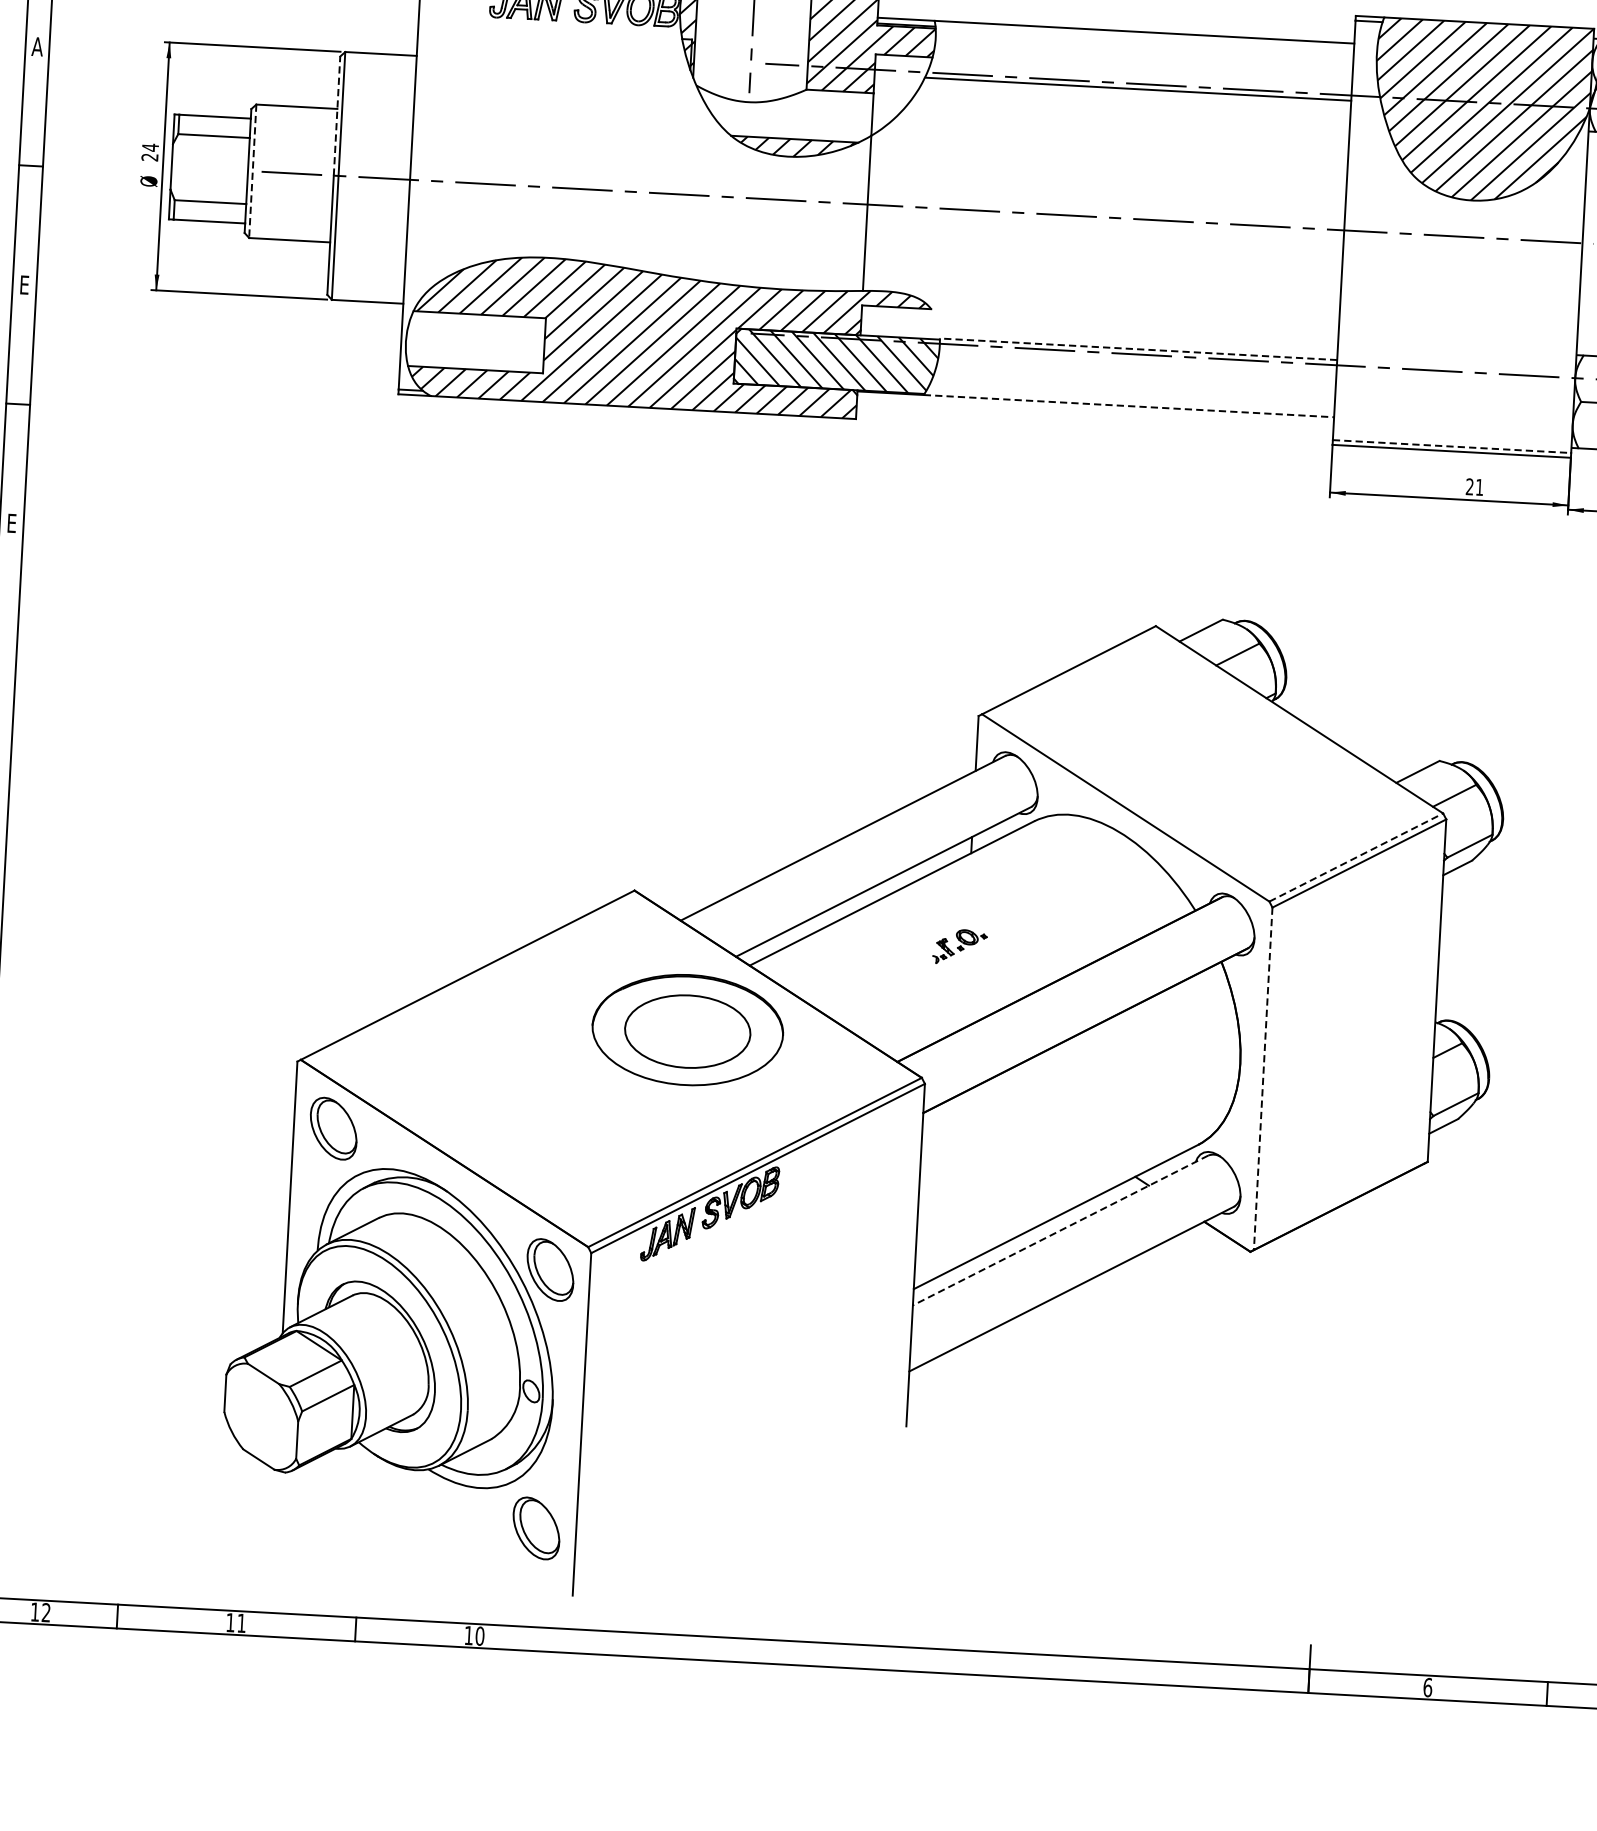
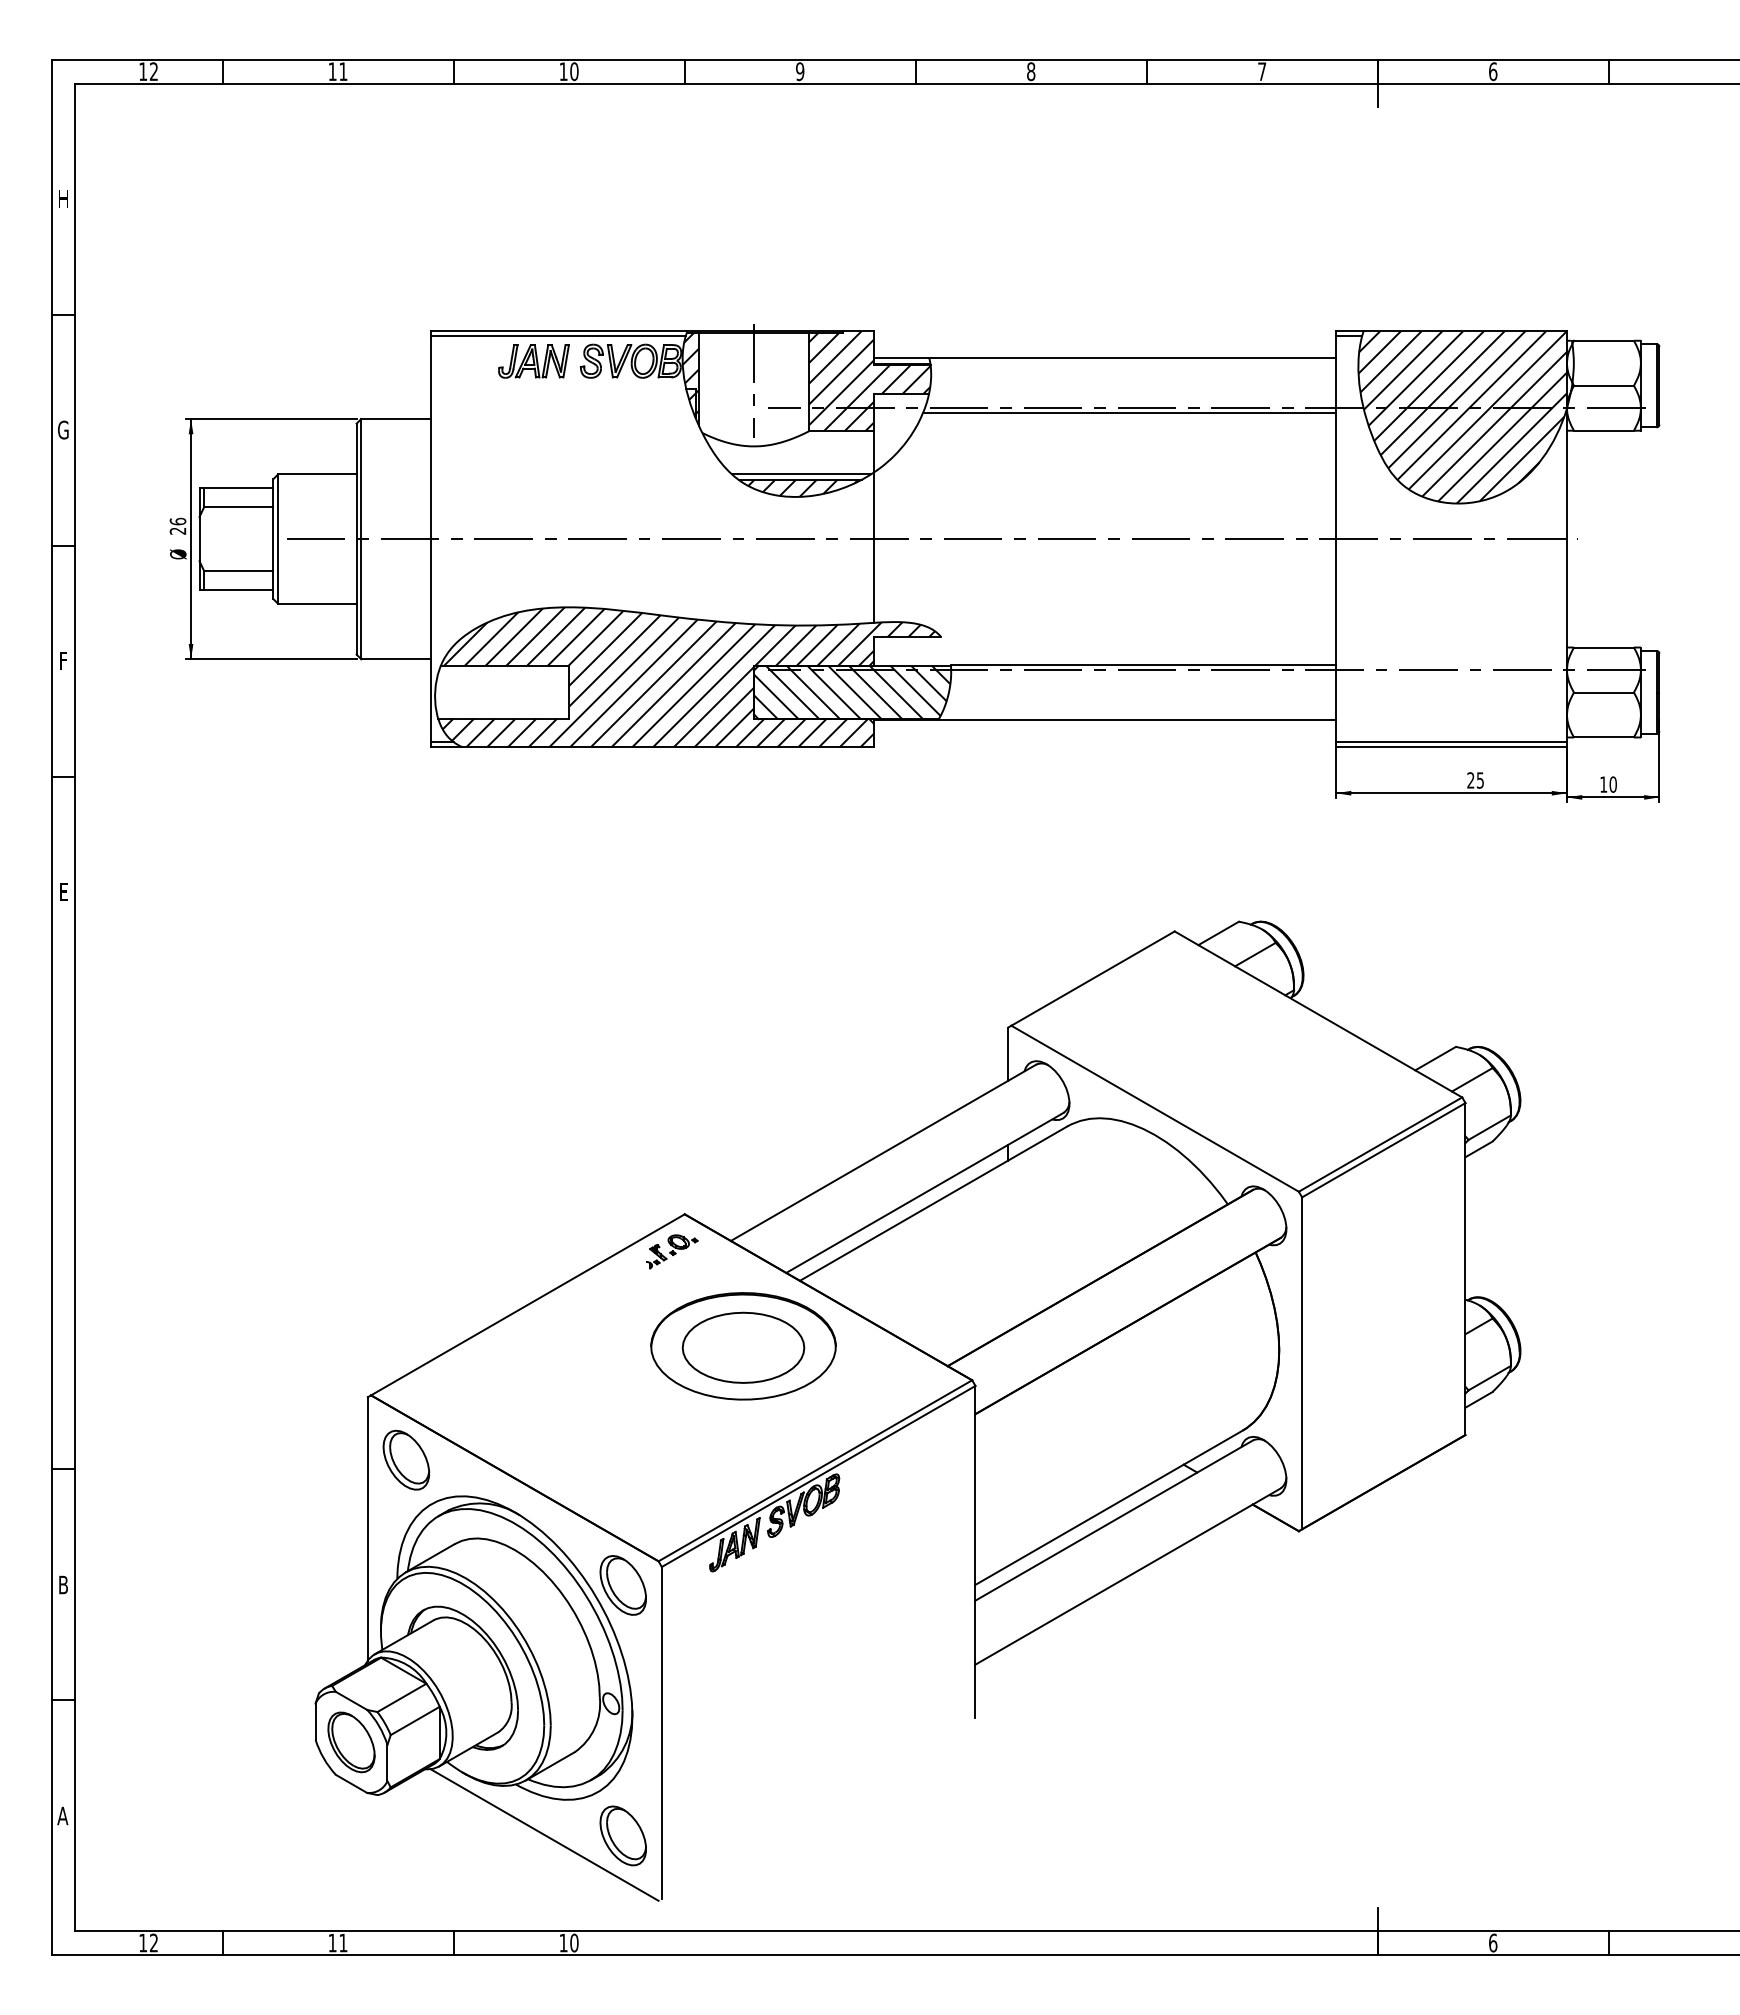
text: (37, 46) -> (63, 429), A -> G
line: (336, 116) -> (356, 481), dashed -> solid
line: (796, 133) -> (801, 474), added
text: (149, 147) -> (177, 521), 24 -> 26
line: (253, 171) -> (278, 539), dashed -> solid
text: (25, 284) -> (64, 660), E -> F
line: (1138, 348) -> (1143, 664), dashed -> solid
line: (1129, 406) -> (1137, 720), dashed -> solid
line: (1453, 446) -> (1452, 742), dashed -> solid
text: (1478, 487) -> (1479, 780), 21 -> 25
line: (1356, 857) -> (1380, 1144), dashed -> solid
part: (960, 946) -> (672, 1251), moved
line: (1263, 1079) -> (1302, 1363), dashed -> solid
line: (1059, 1230) -> (1113, 1520), dashed -> solid
part: (261, 1416) -> (351, 1742), added
line: (455, 1522) -> (544, 1834), added

